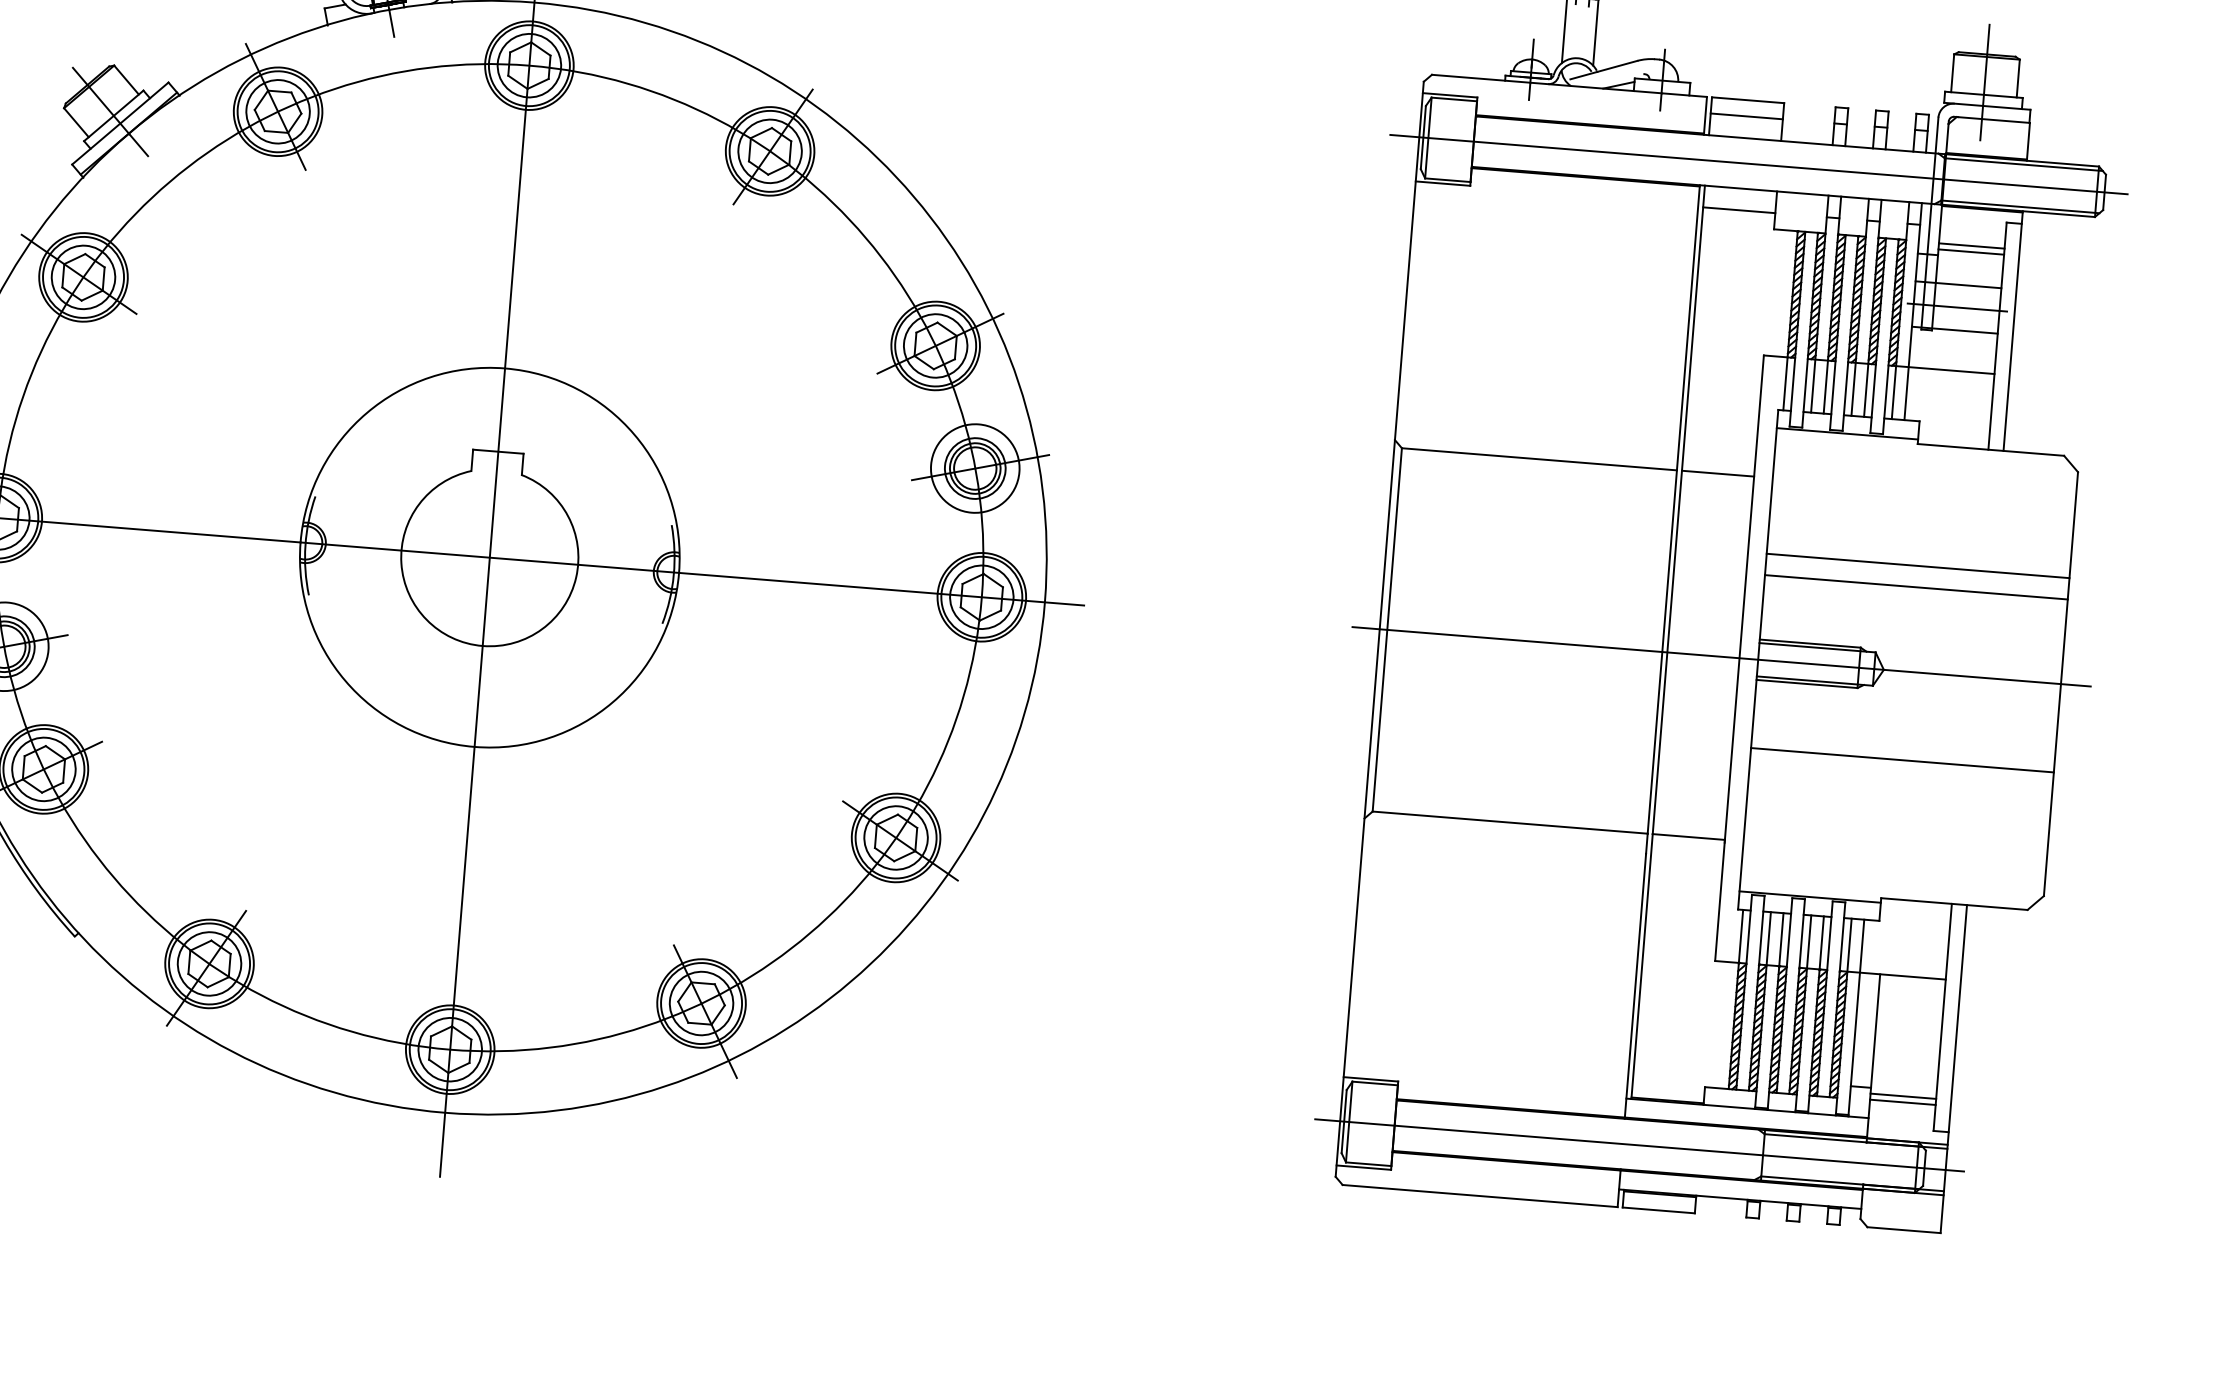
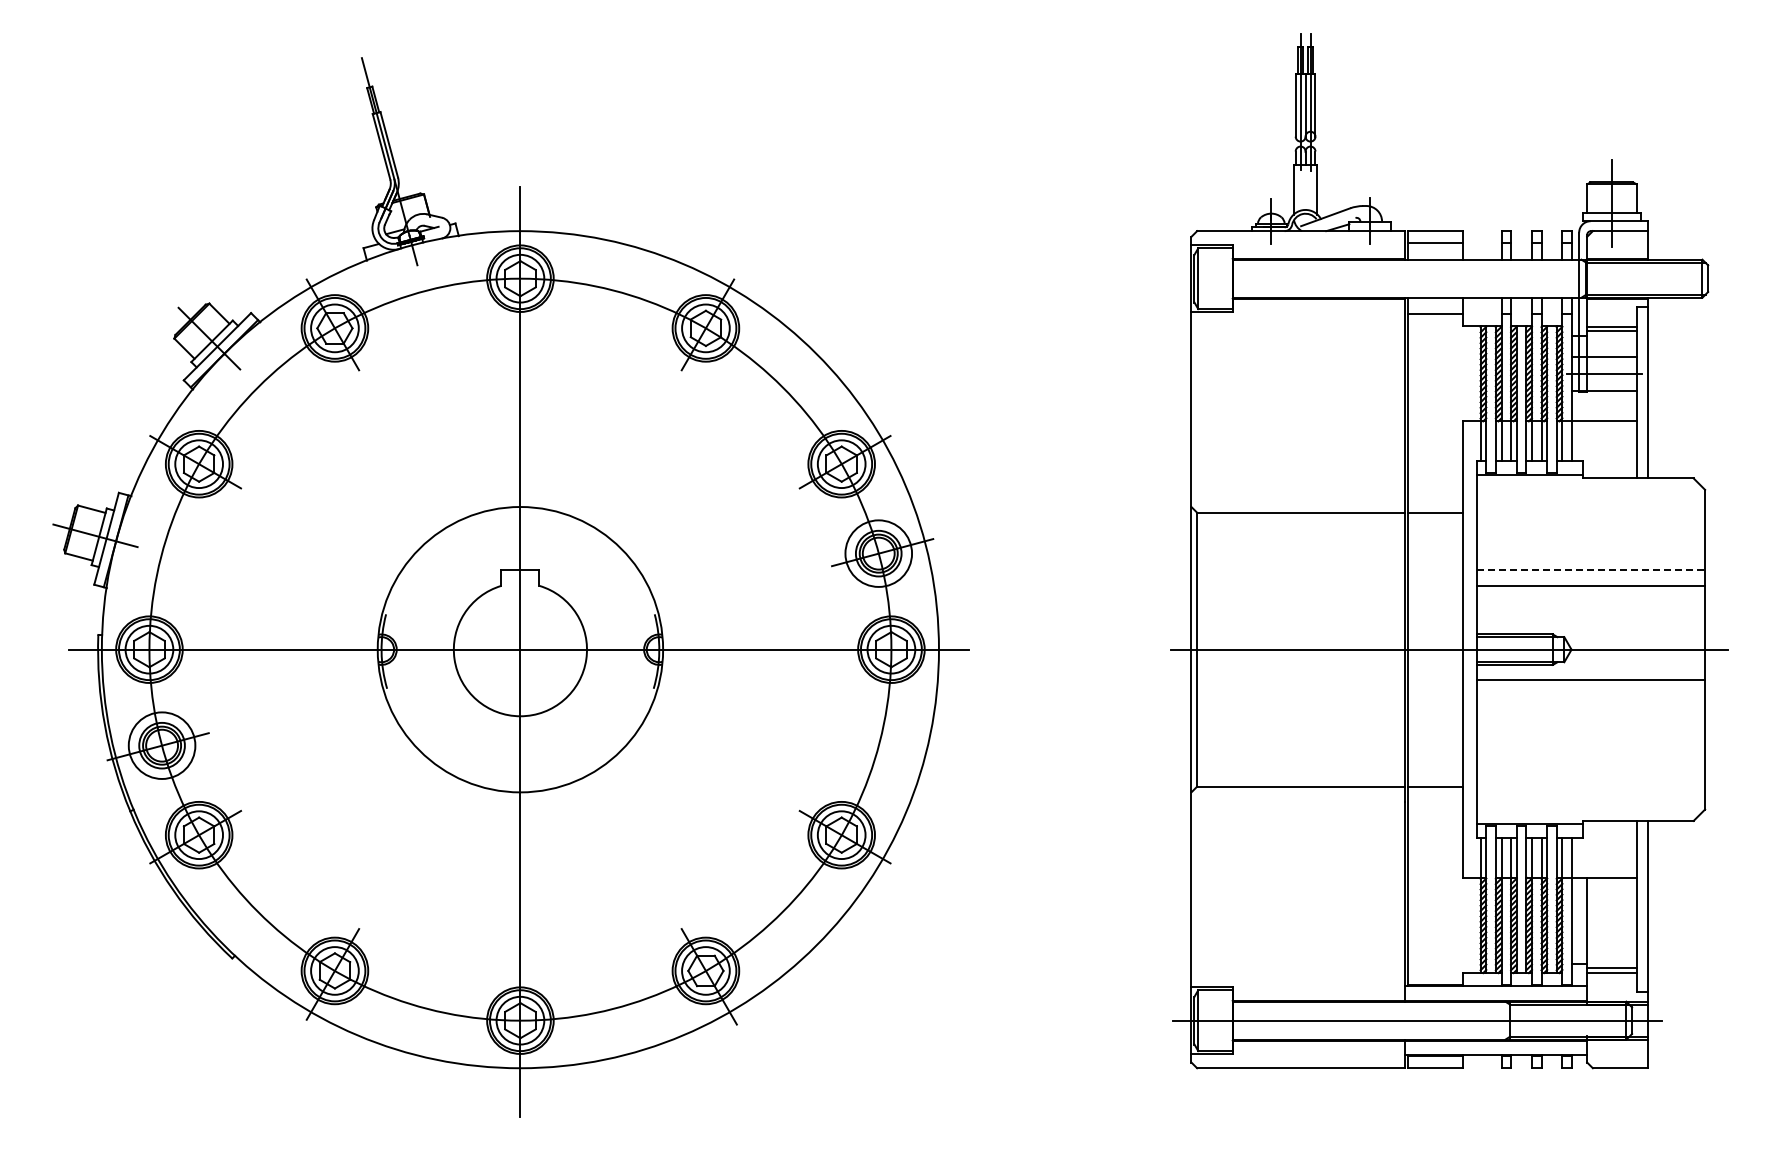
line: (1758, 164) -> (1447, 278), removed
line: (1918, 565) -> (1591, 569), solid -> dashed
line: (1901, 760) -> (1590, 680), moved

